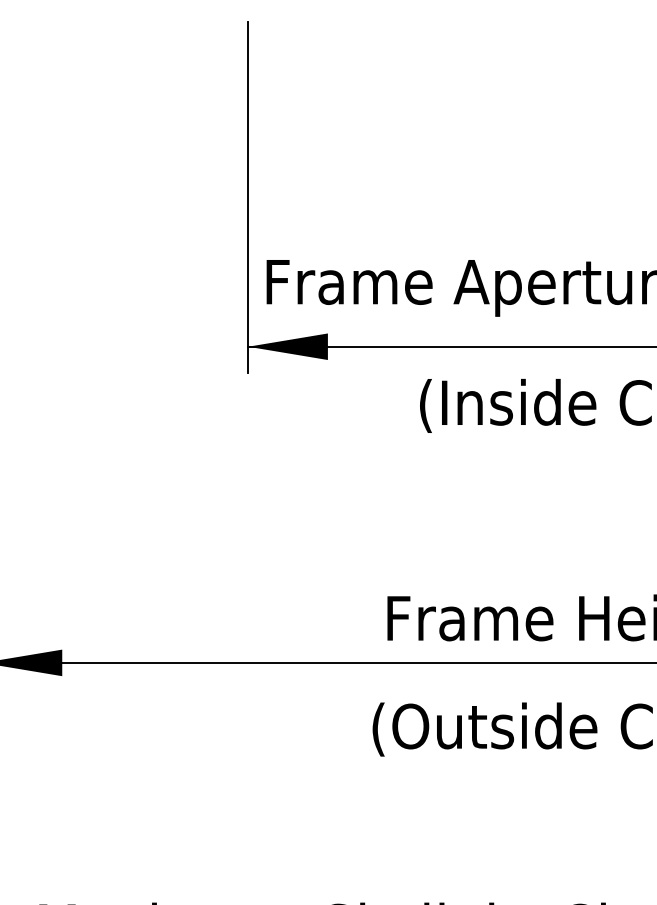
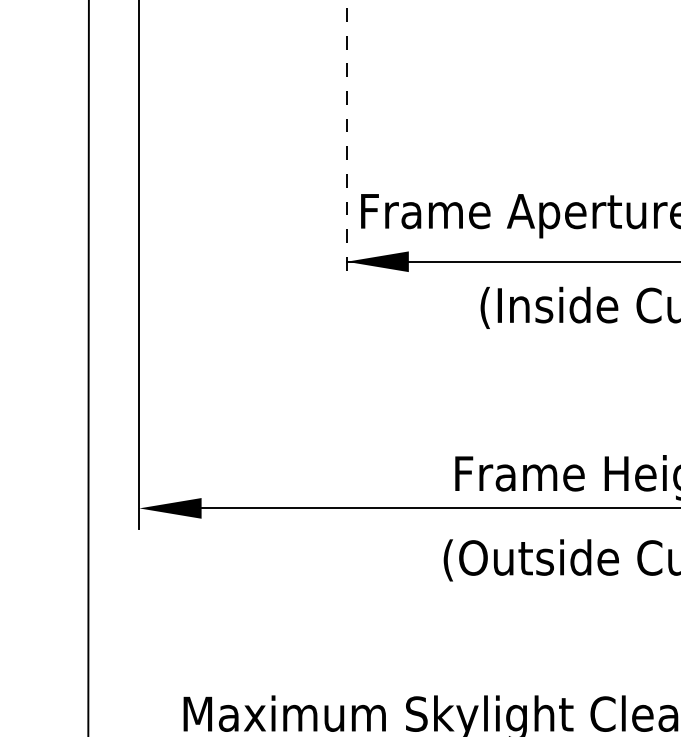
line: (247, 197) -> (346, 145), solid -> dashed

